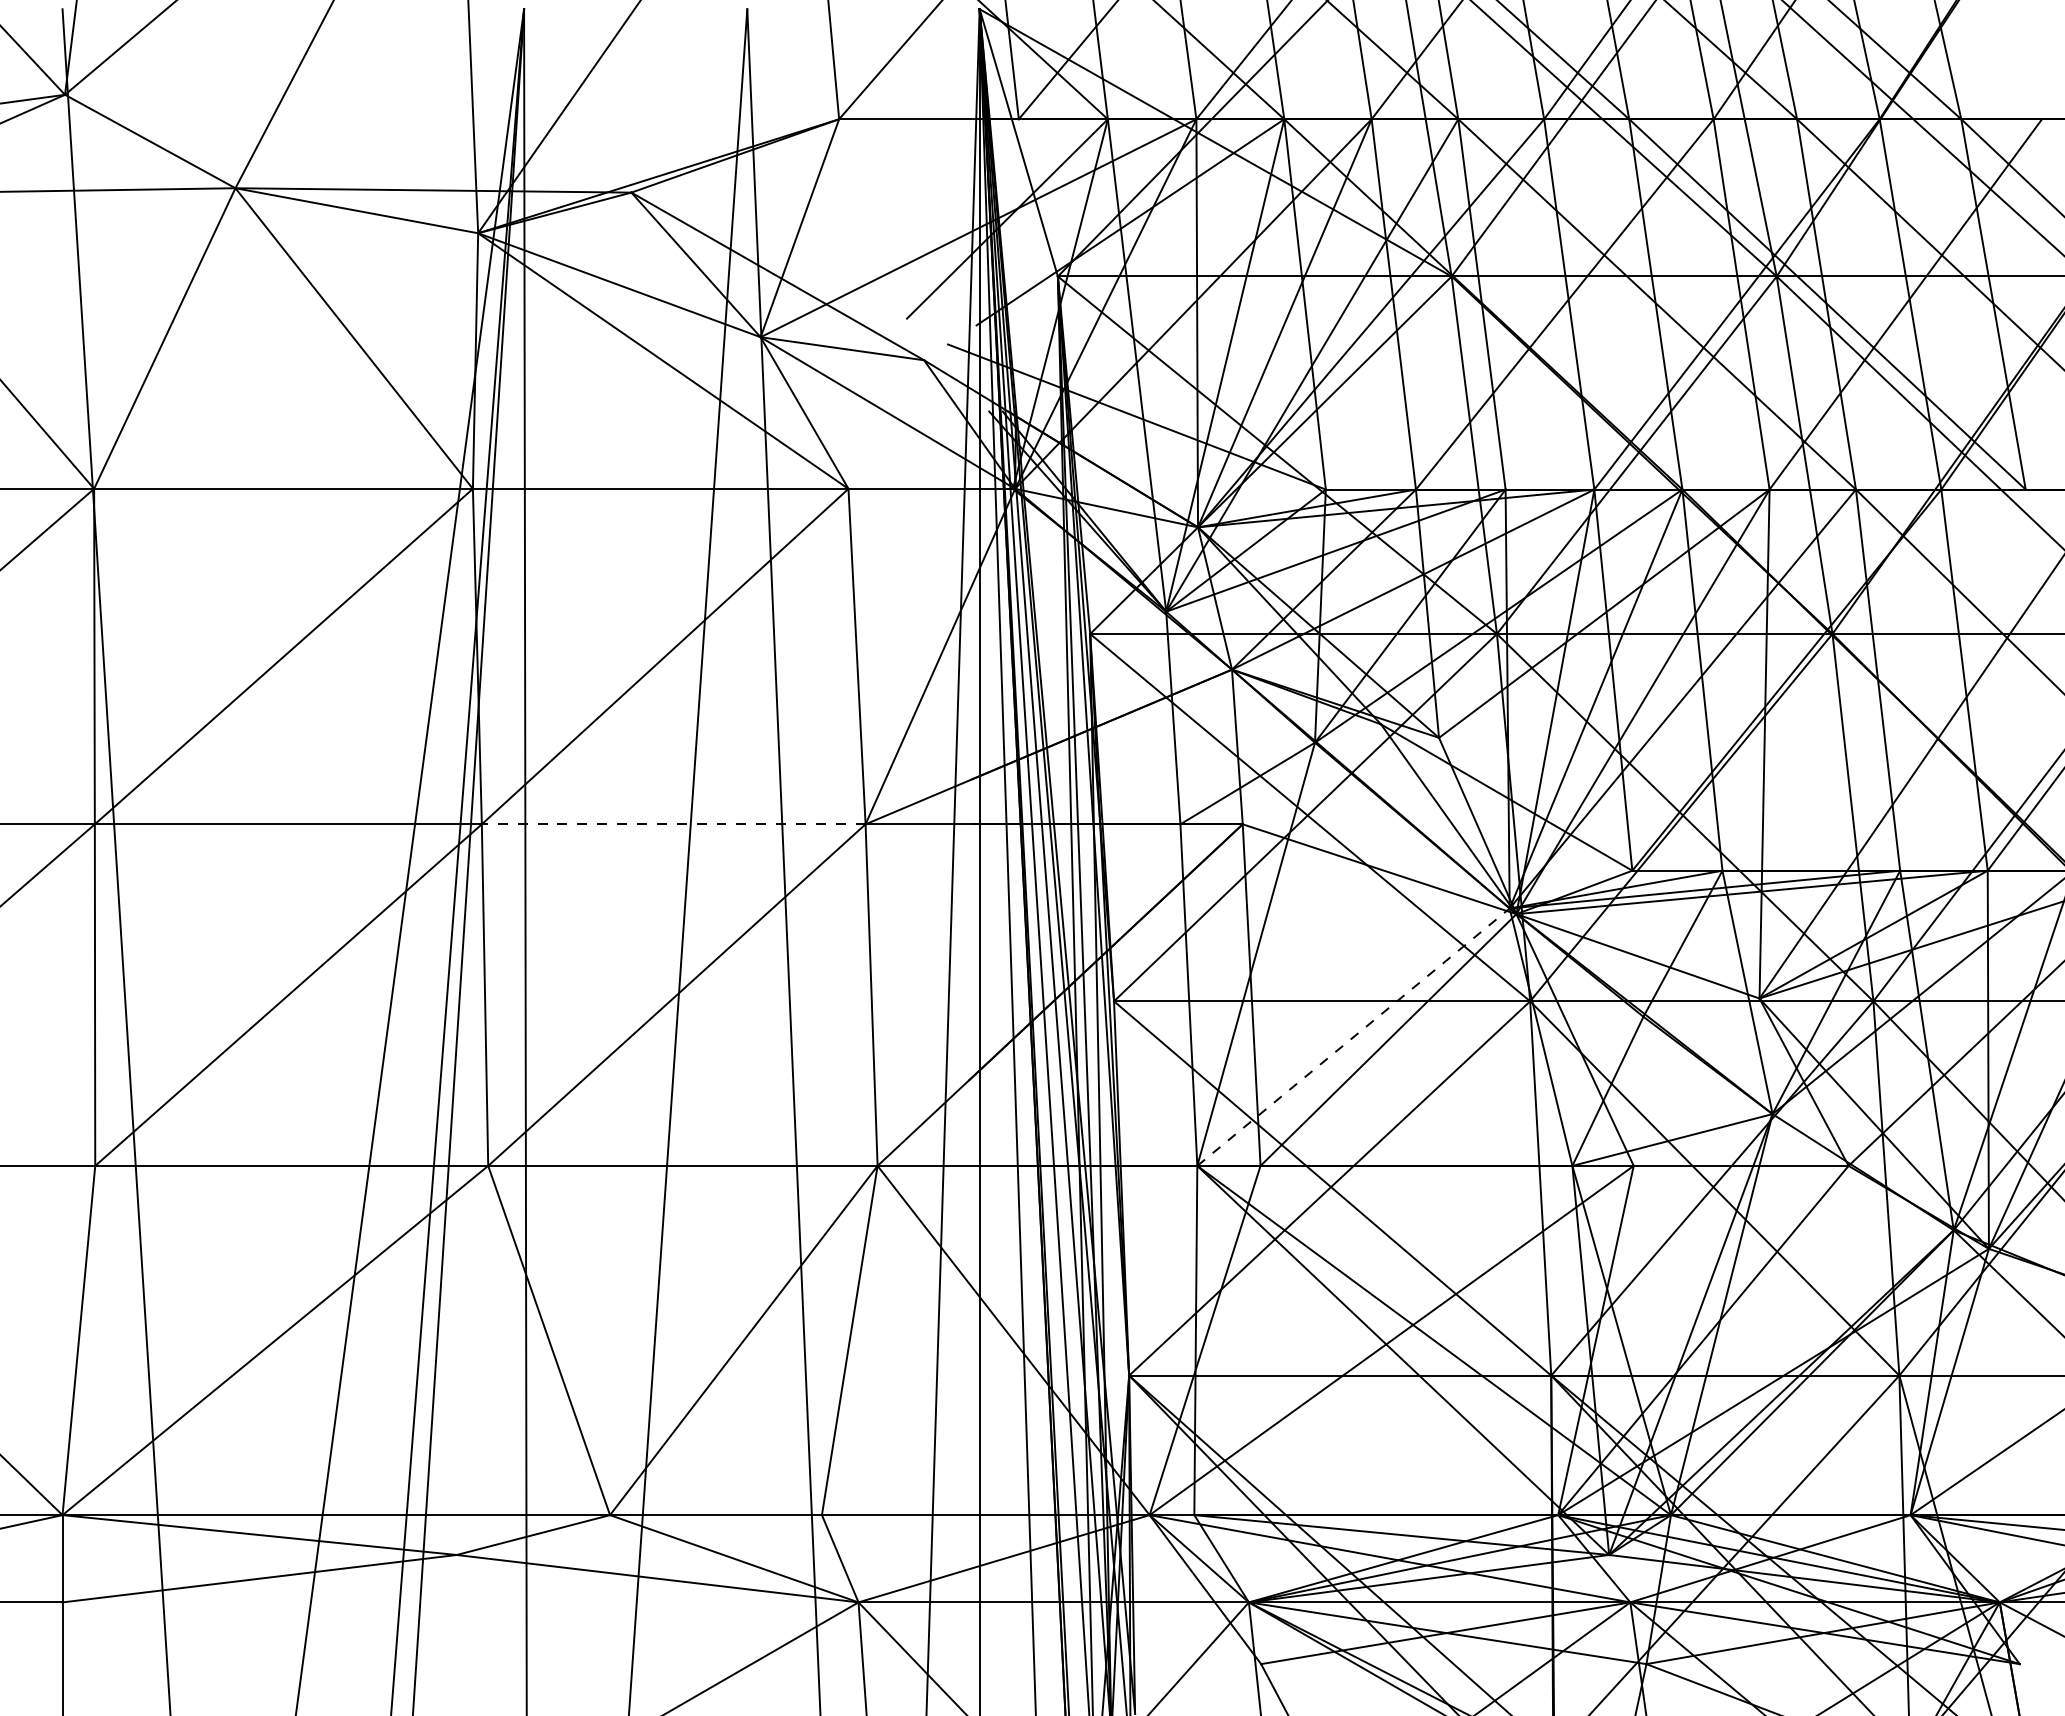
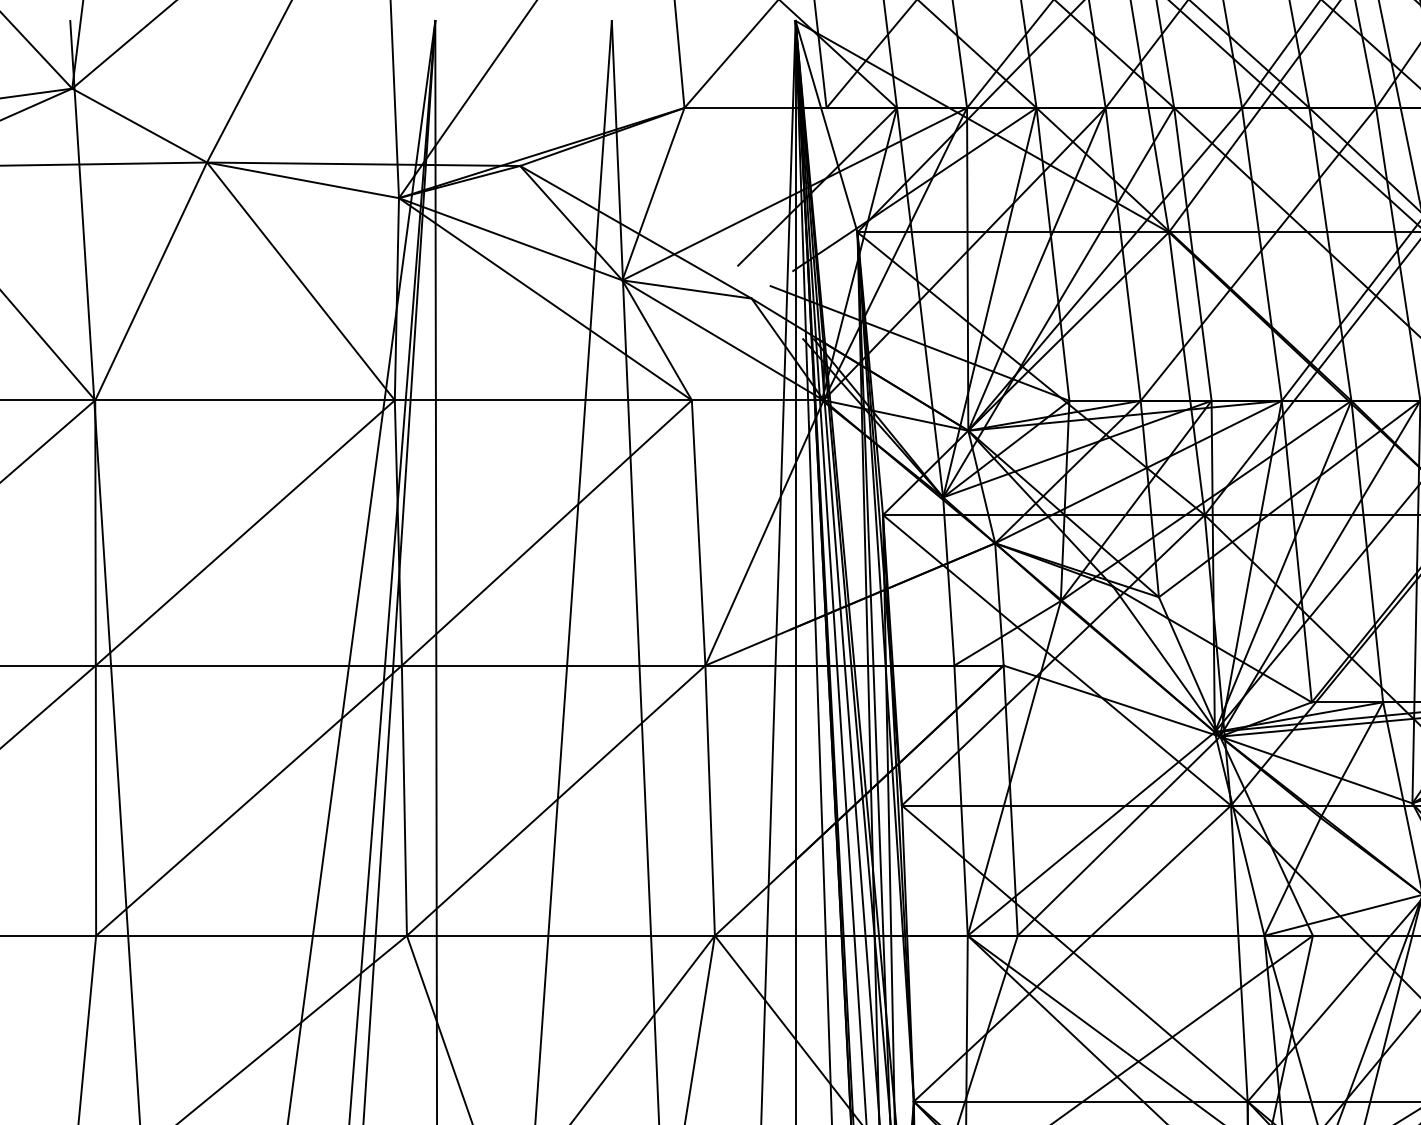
line: (673, 824) -> (553, 665), dashed -> solid
line: (1353, 1036) -> (1091, 833), dashed -> solid

